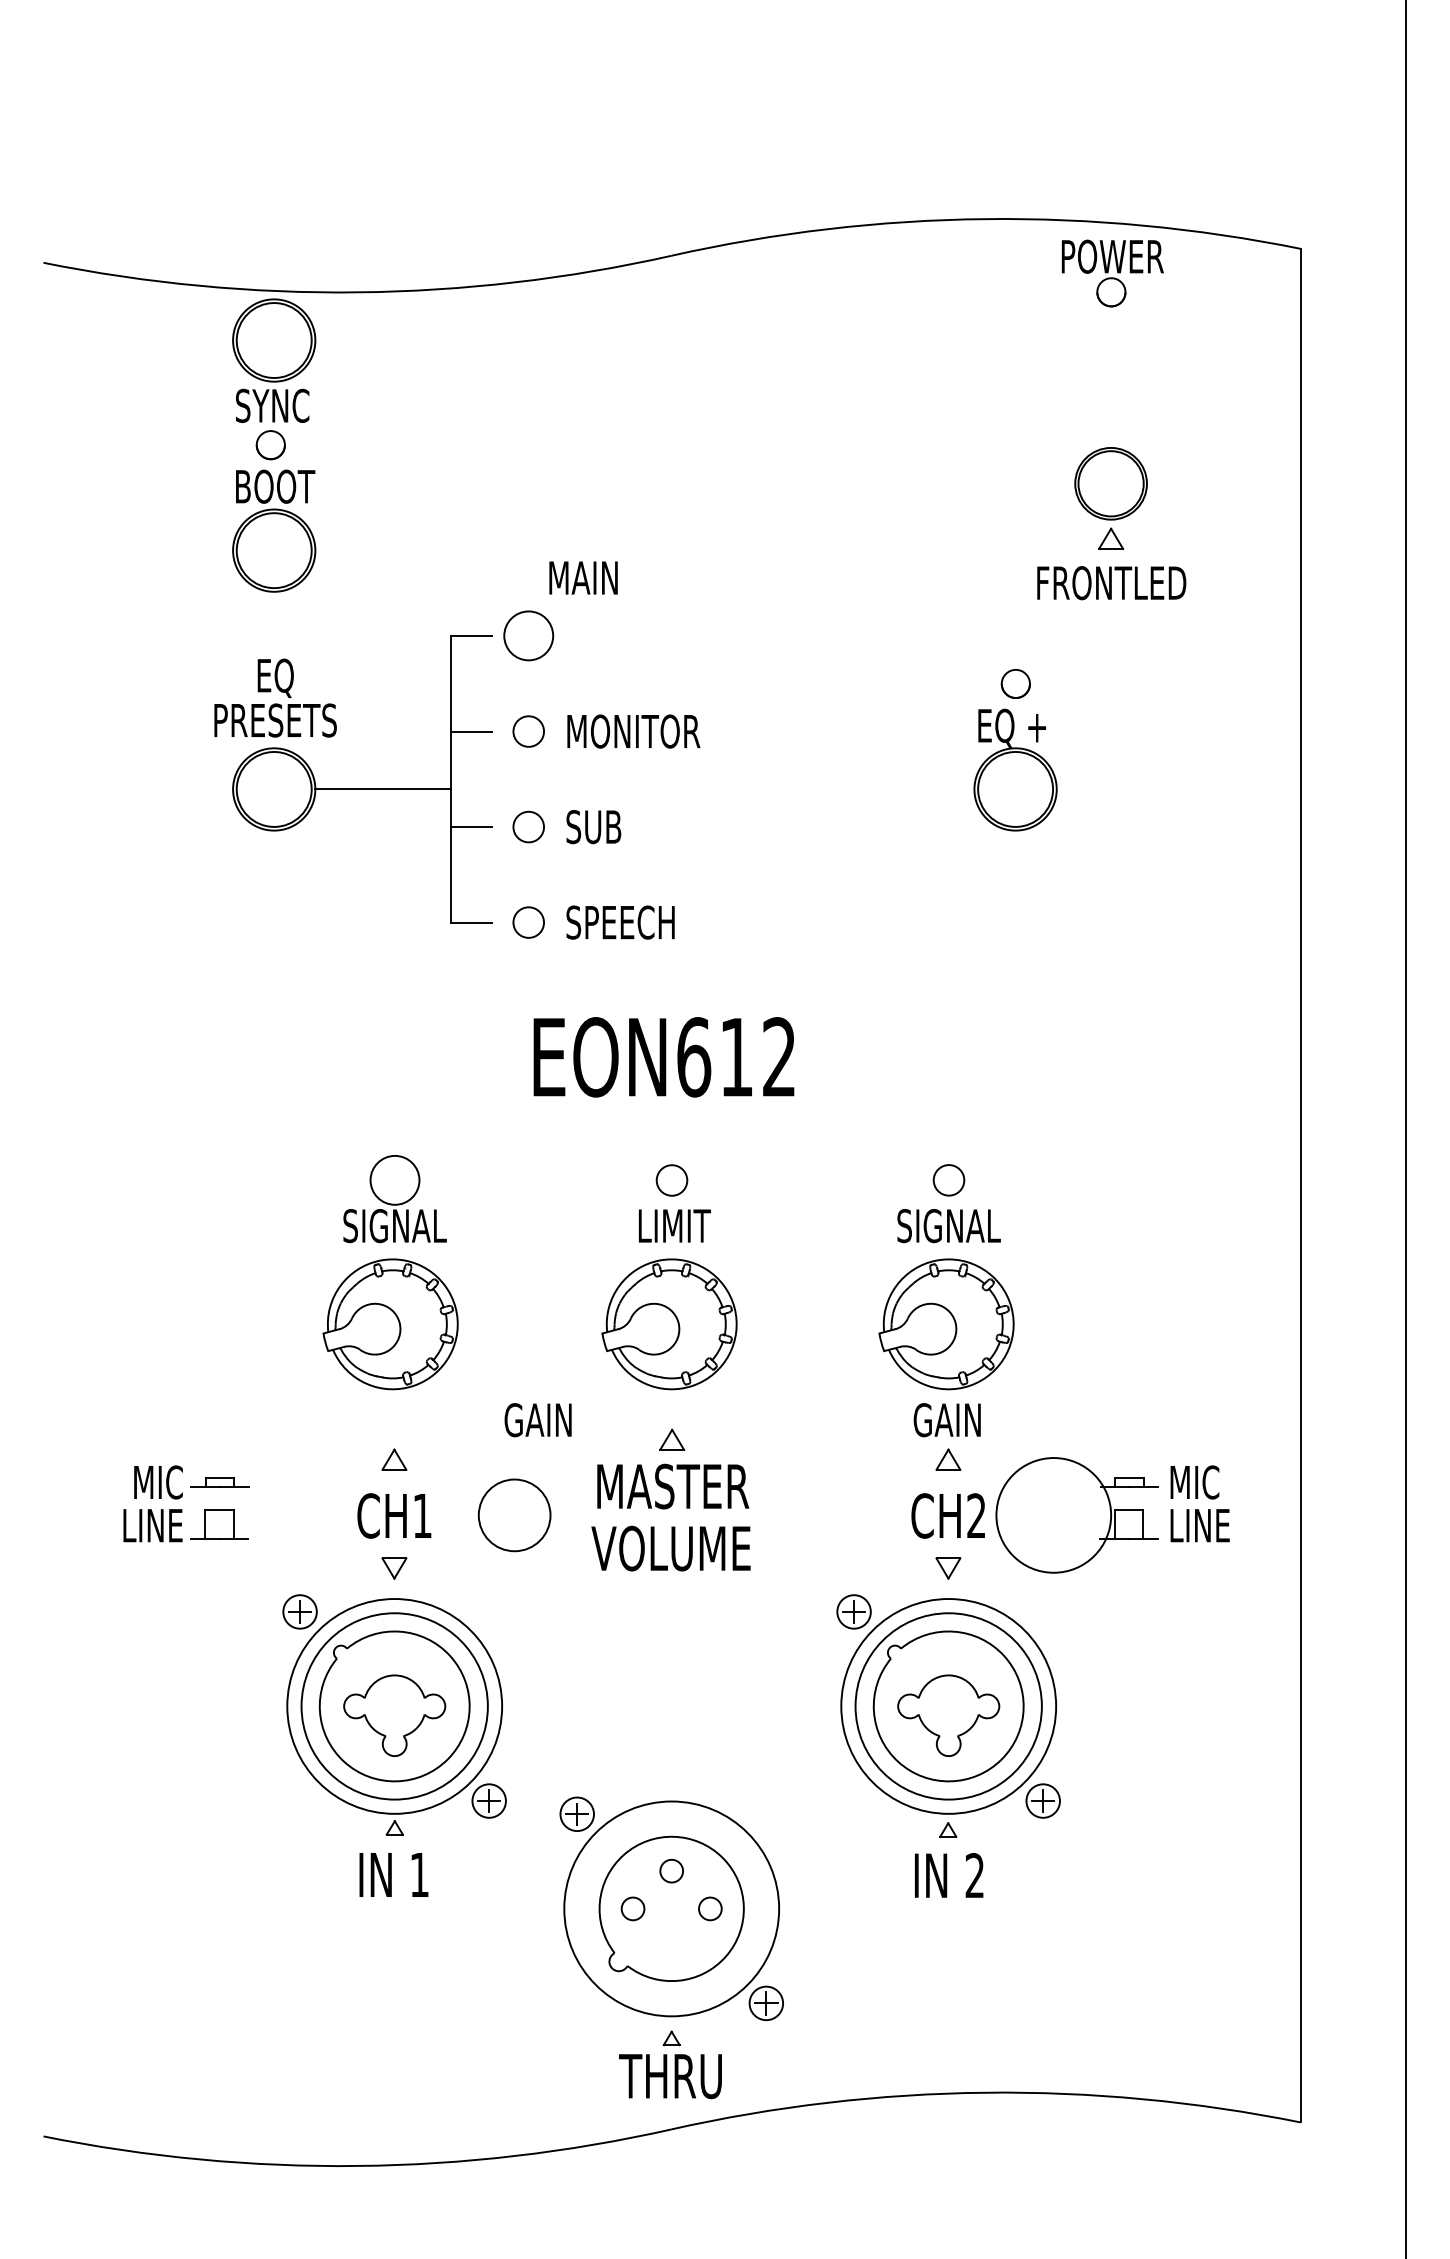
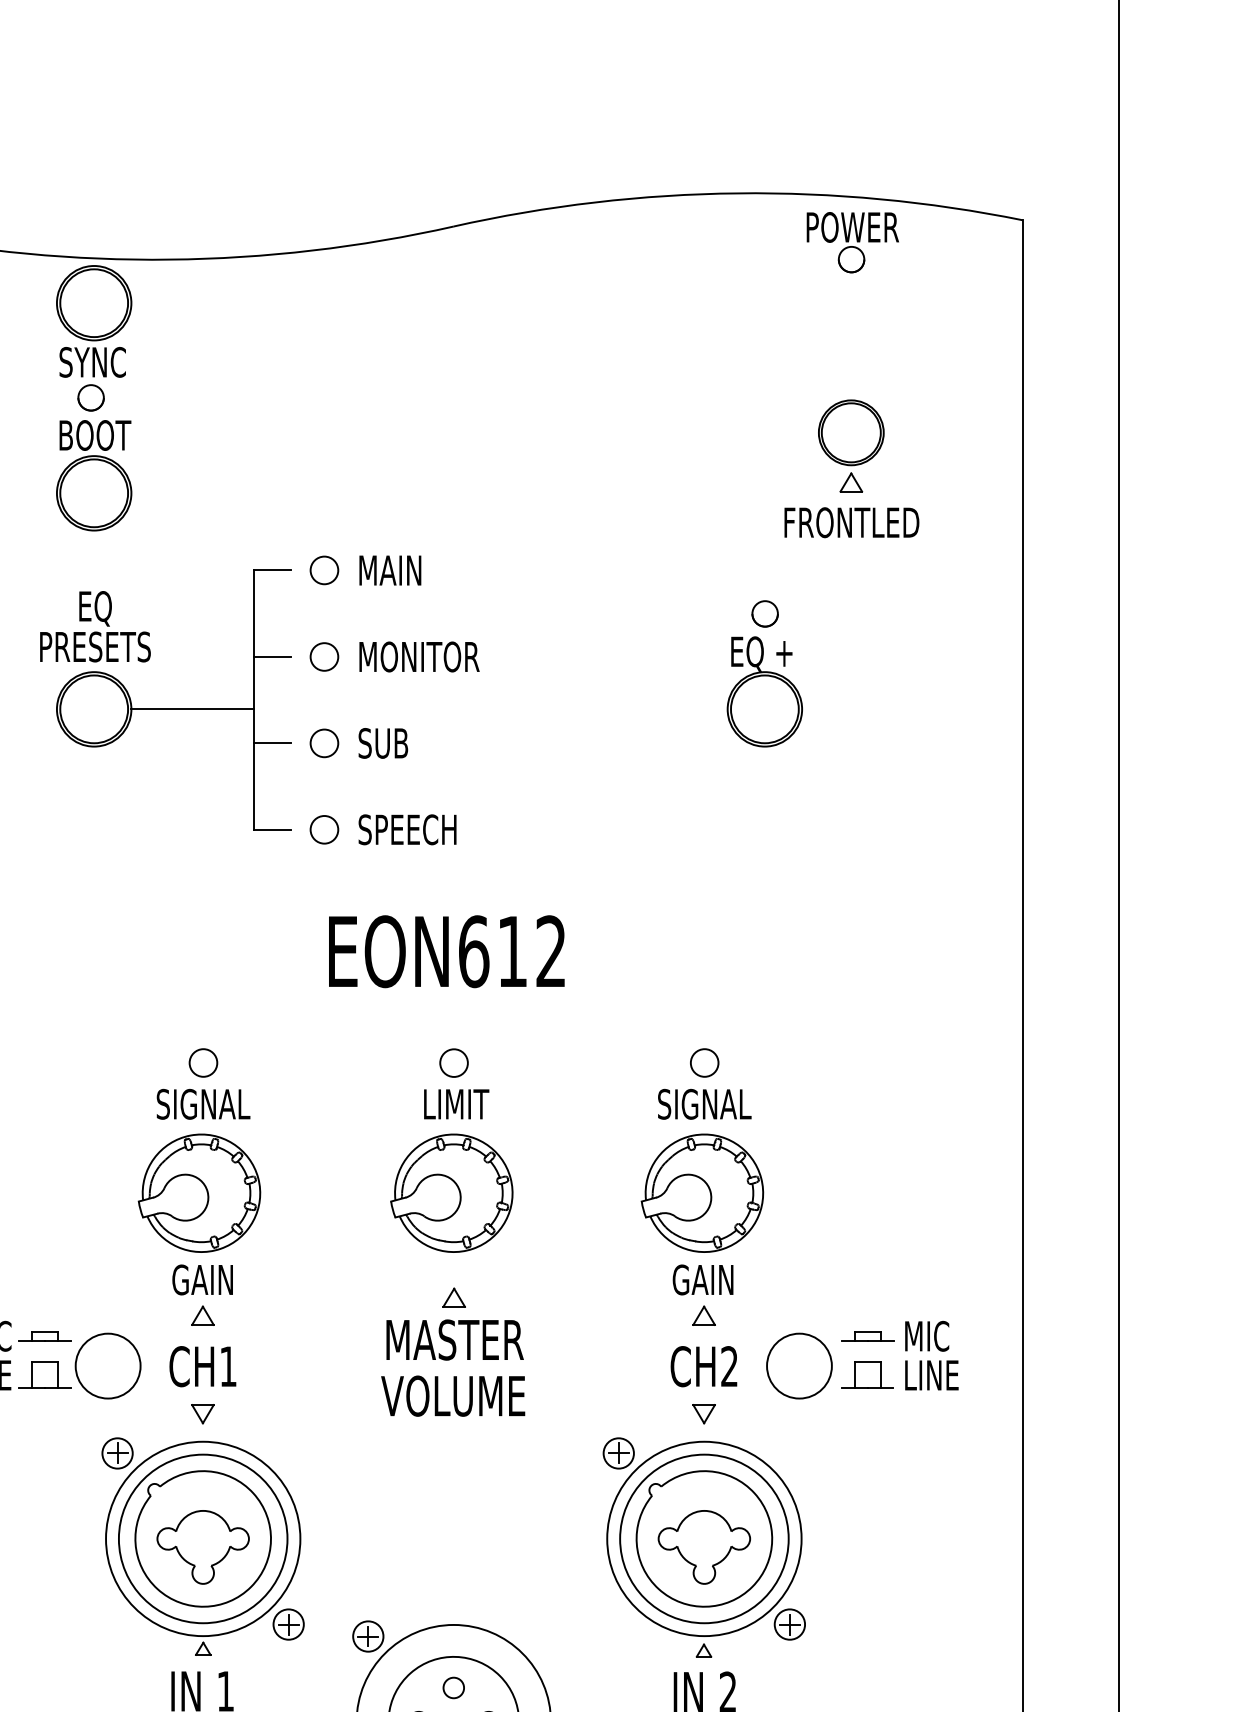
text: (583, 577) -> (390, 570), moved
circle: (528, 635) -> (324, 570), size x0.62
circle: (394, 1180) -> (203, 1063), size x0.62
text: (537, 1420) -> (202, 1280), moved
circle: (514, 1515) -> (108, 1366), moved
circle: (1053, 1515) -> (799, 1366), size x0.62

